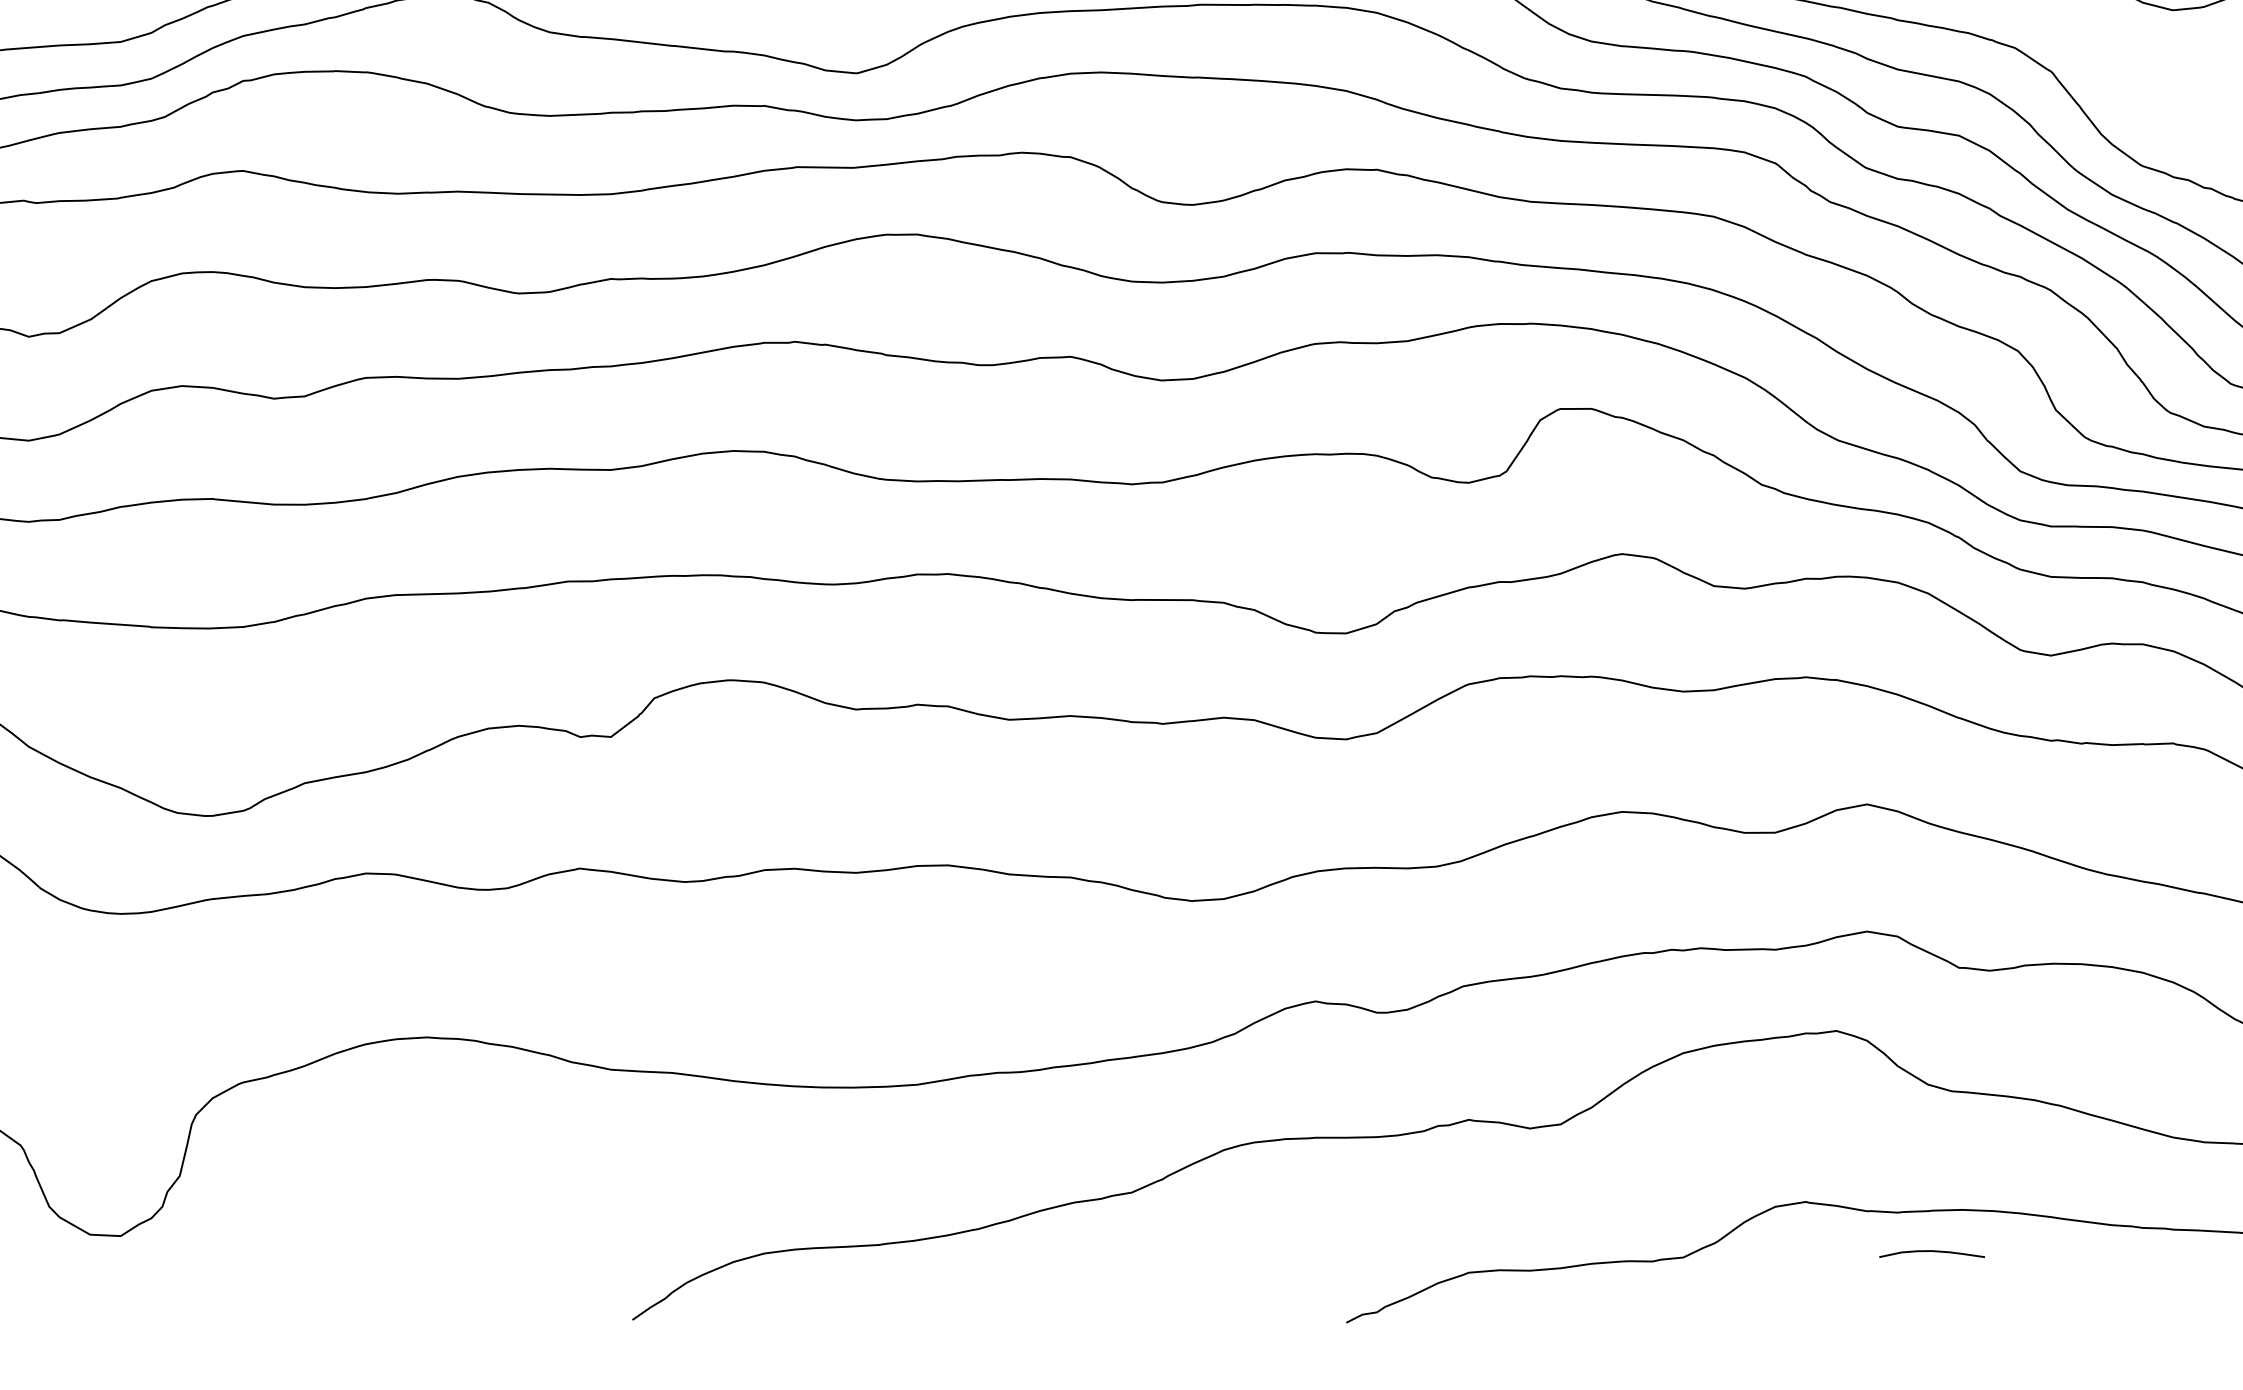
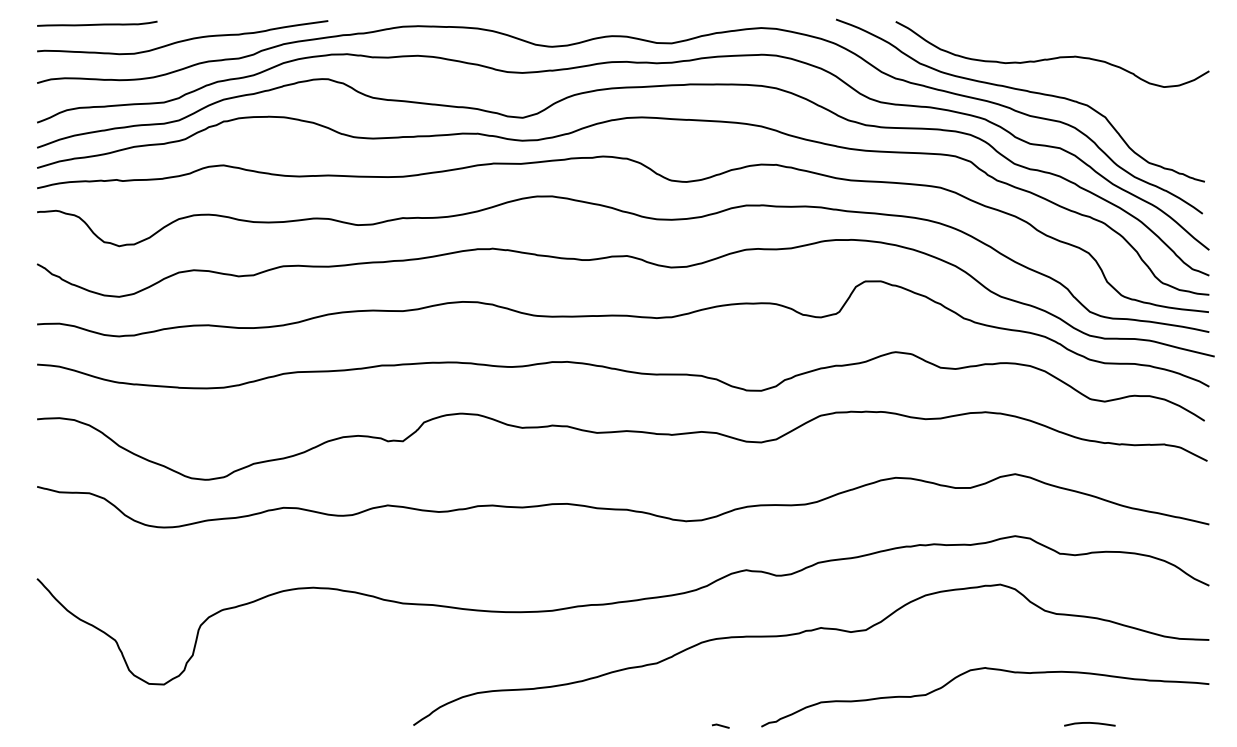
curve: (1931, 1252) -> (1089, 723), moved
line: (1262, 1320) -> (720, 725), added

